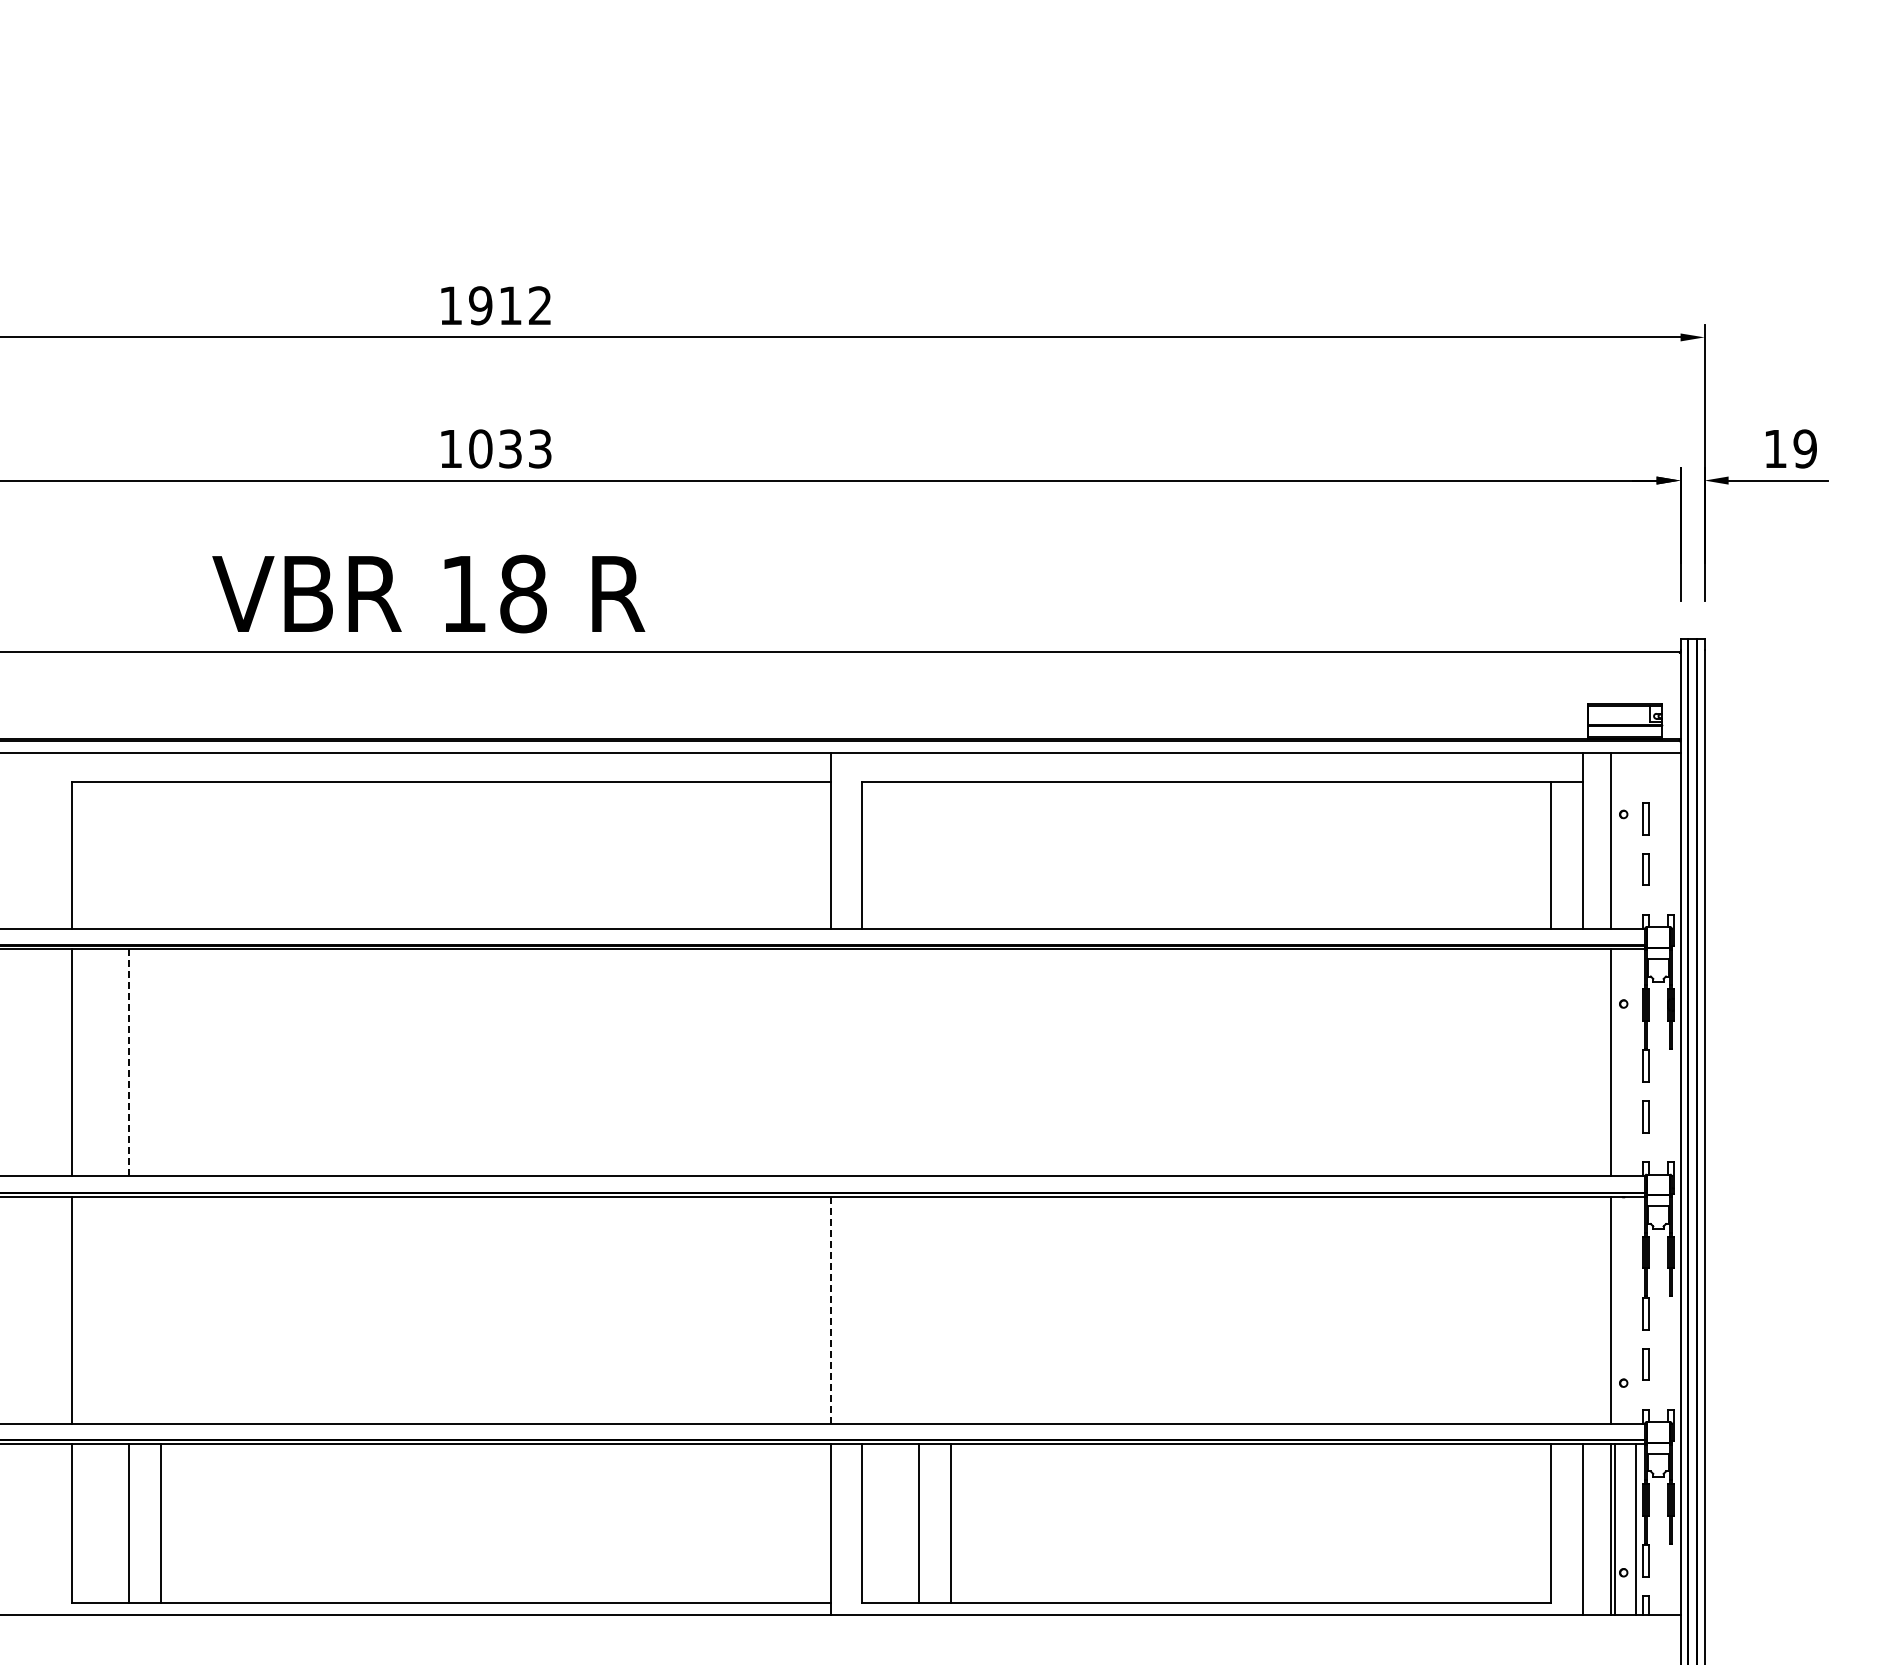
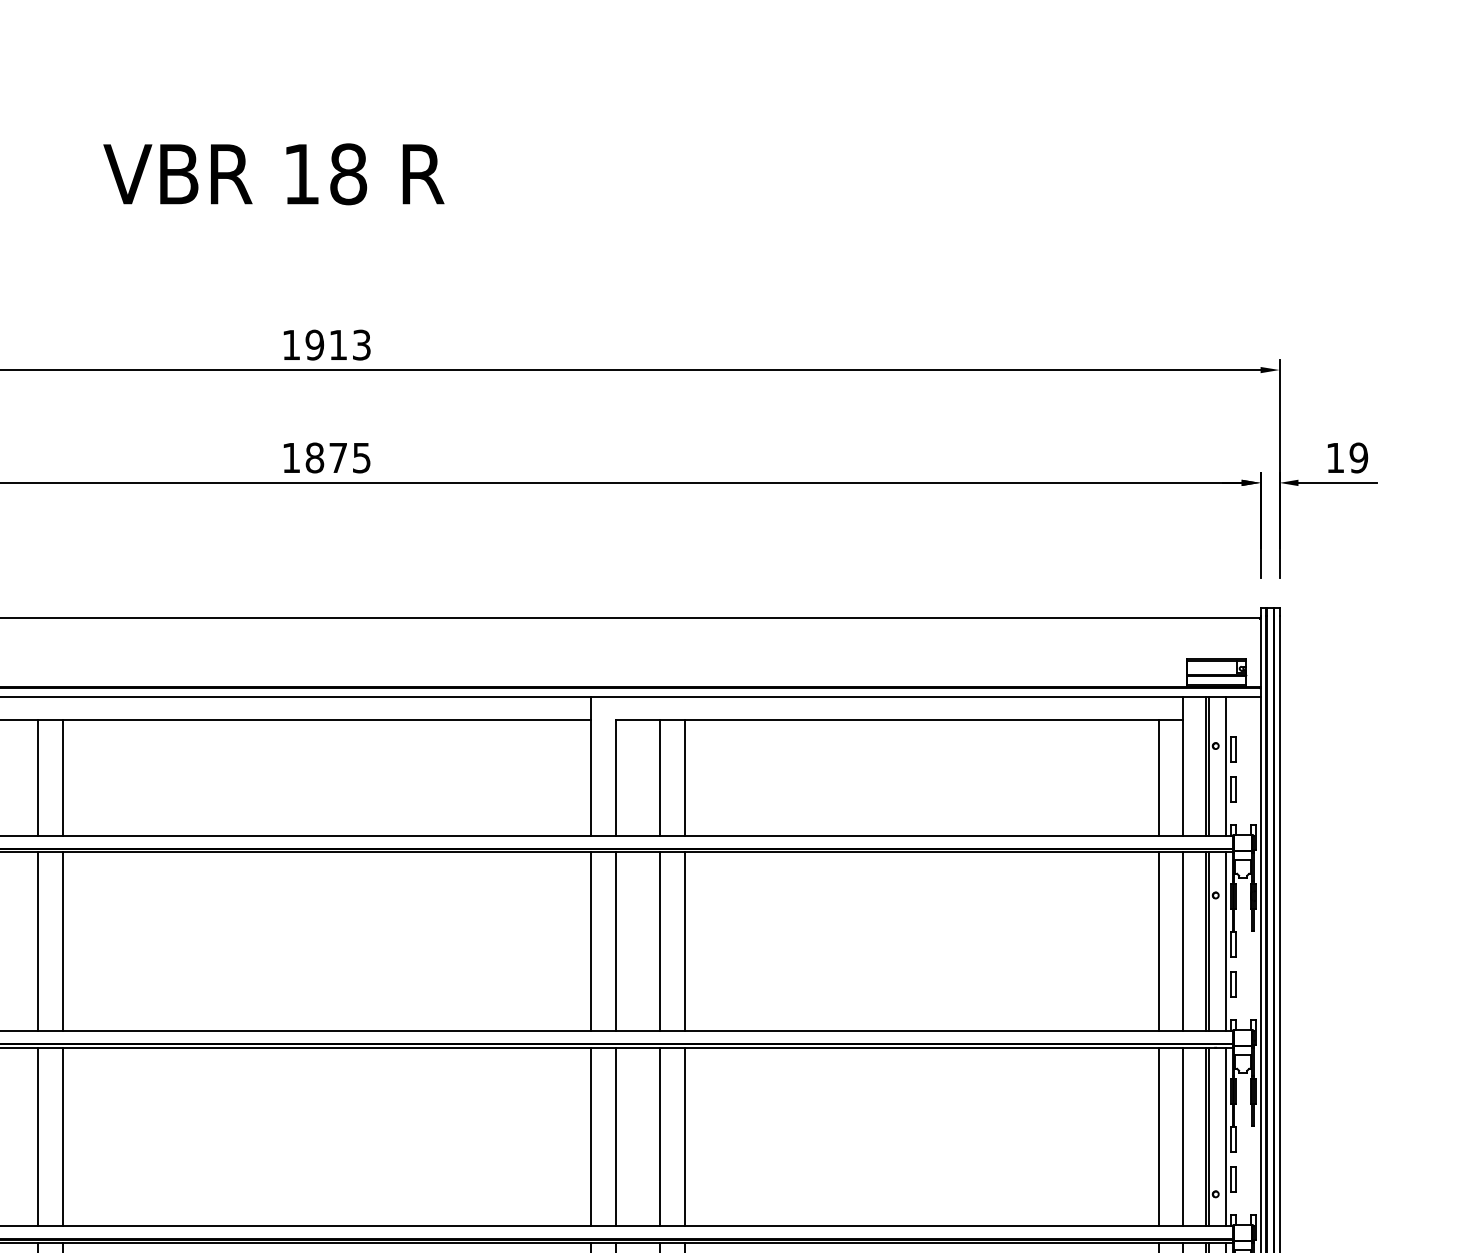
text: (540, 305) -> (361, 344), 1912 -> 1913
text: (510, 448) -> (338, 457), 1033 -> 1875
text: (428, 593) -> (273, 173), moved
line: (1614, 840) -> (1208, 766), added
line: (1636, 840) -> (1225, 766), added
line: (129, 854) -> (38, 777), added
line: (160, 854) -> (62, 777), added
line: (919, 854) -> (660, 777), added
line: (950, 854) -> (685, 777), added
line: (160, 1062) -> (62, 941), added
line: (830, 1062) -> (590, 941), added
line: (862, 1062) -> (615, 941), added
line: (919, 1062) -> (660, 941), added
line: (950, 1062) -> (685, 941), added
line: (1551, 1062) -> (1158, 941), added
line: (1582, 1062) -> (1183, 941), added
line: (1614, 1062) -> (1208, 941), added
line: (1636, 1062) -> (1225, 941), added
line: (129, 1063) -> (38, 942), dashed -> solid
line: (129, 1309) -> (38, 1136), added
line: (160, 1309) -> (62, 1136), added
line: (830, 1309) -> (590, 1136), dashed -> solid
line: (862, 1309) -> (615, 1136), added
line: (919, 1309) -> (660, 1136), added
line: (950, 1309) -> (685, 1136), added
line: (1551, 1309) -> (1158, 1136), added
line: (1582, 1309) -> (1183, 1136), added
line: (1614, 1309) -> (1208, 1136), added
line: (1636, 1309) -> (1225, 1136), added

